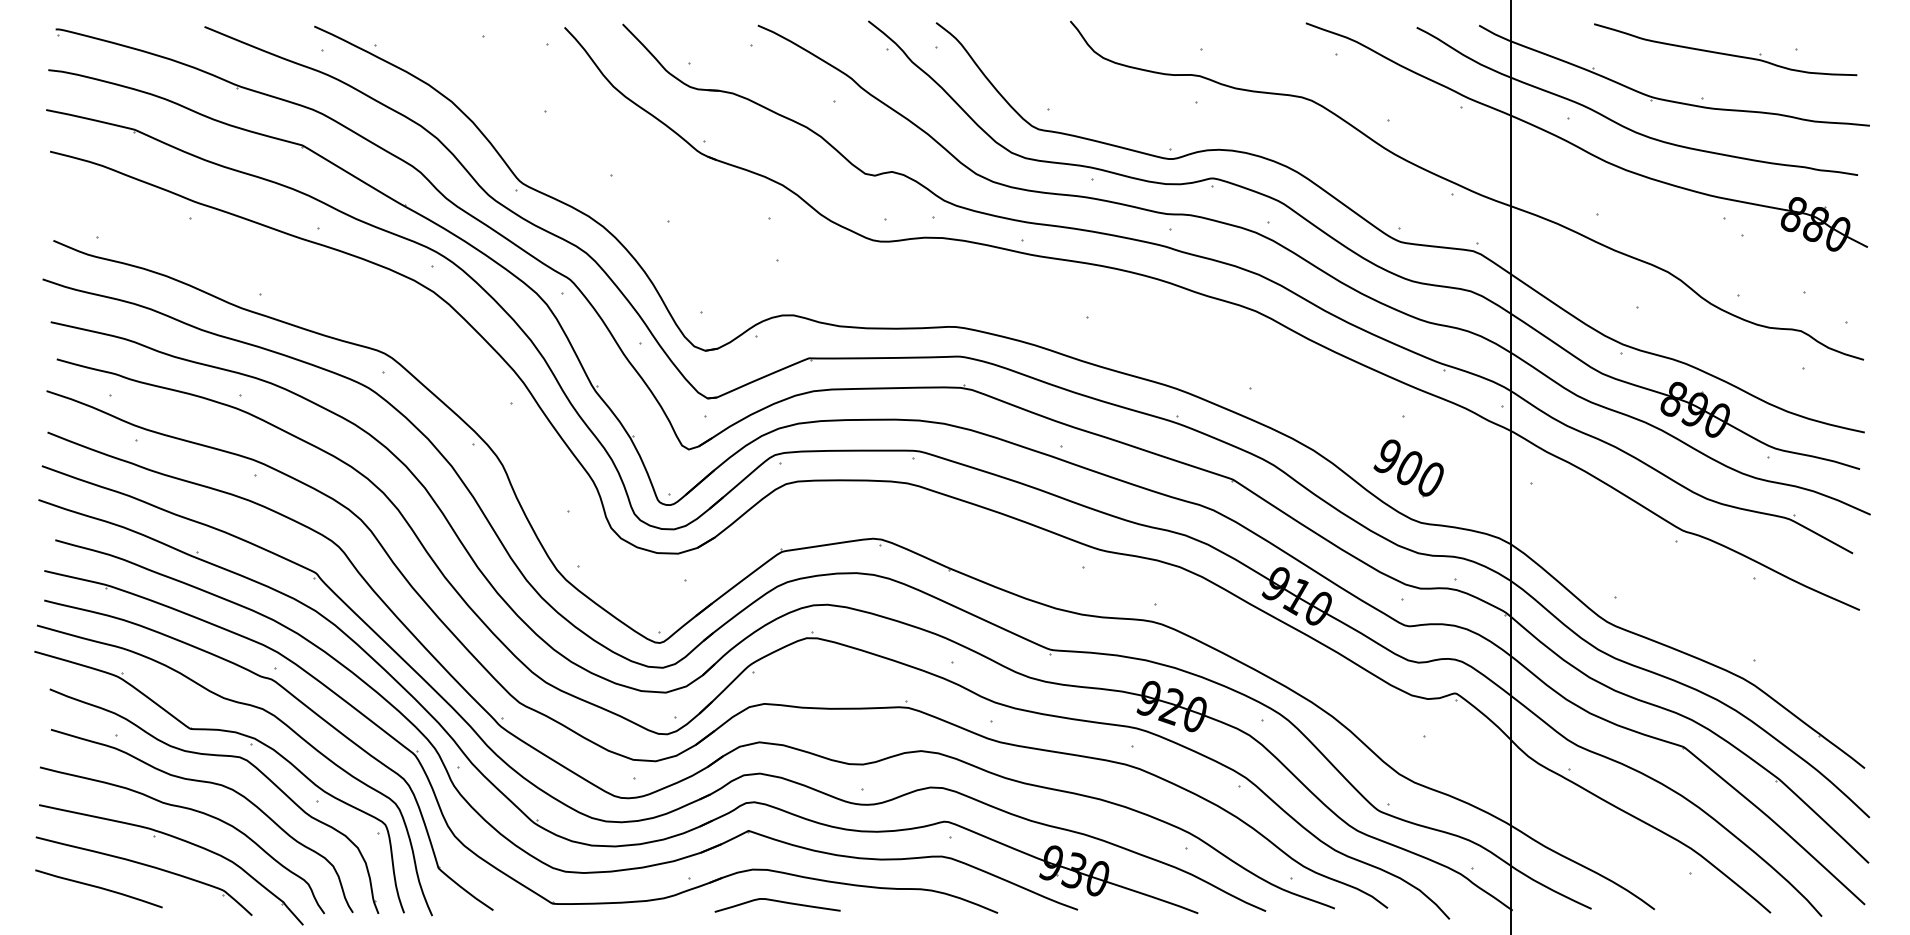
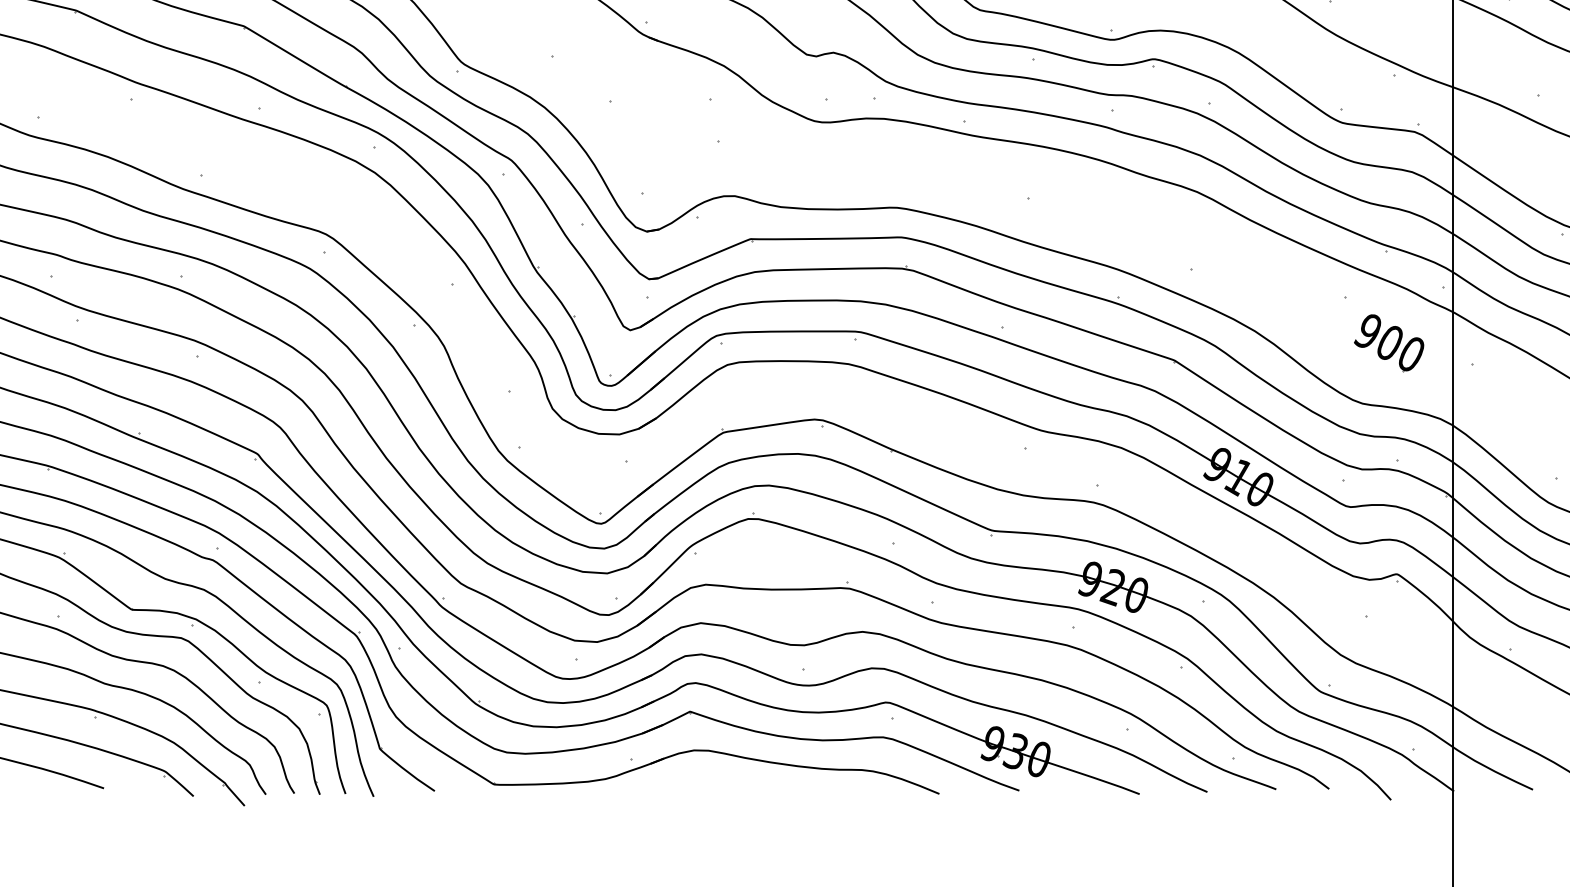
part: (1408, 468) -> (1388, 343), moved
curve: (778, 902) -> (719, 783), removed

